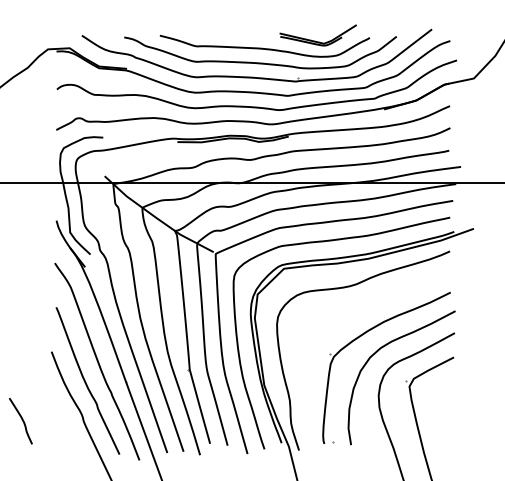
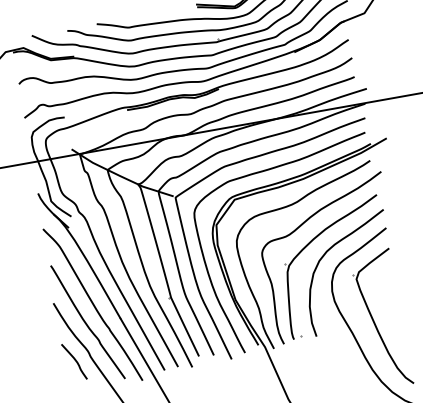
curve: (356, 313) -> (301, 226), added
curve: (22, 421) -> (75, 361), moved

